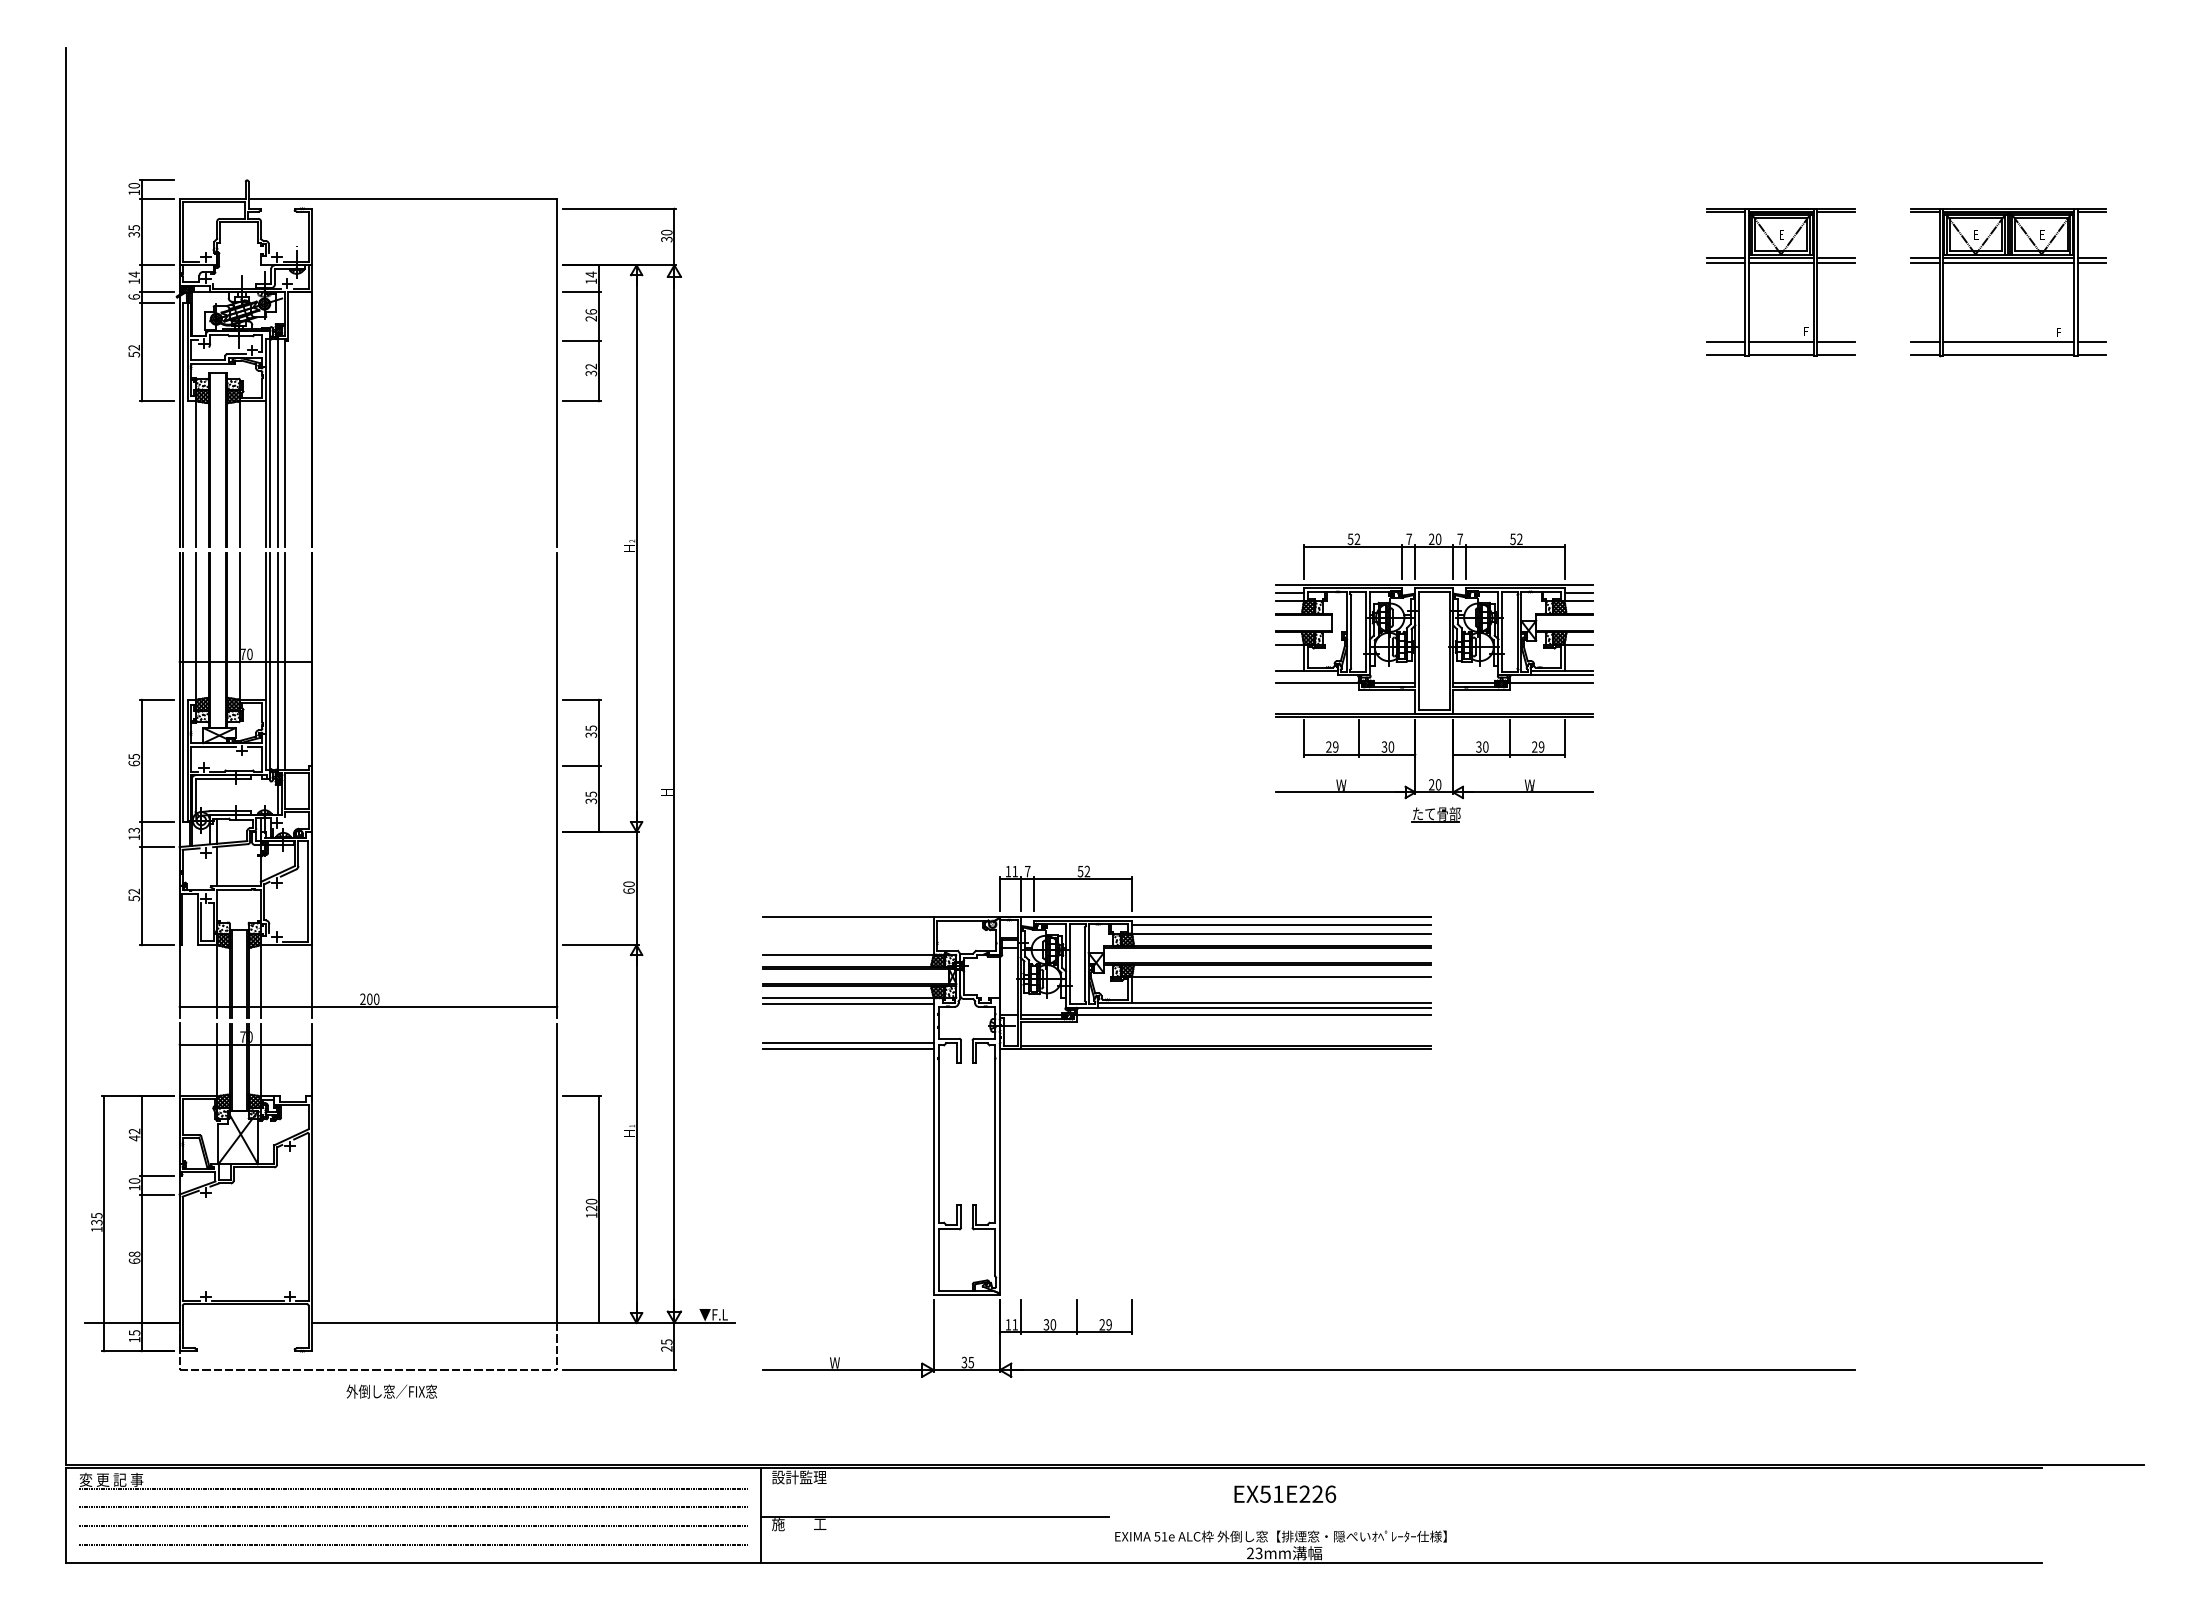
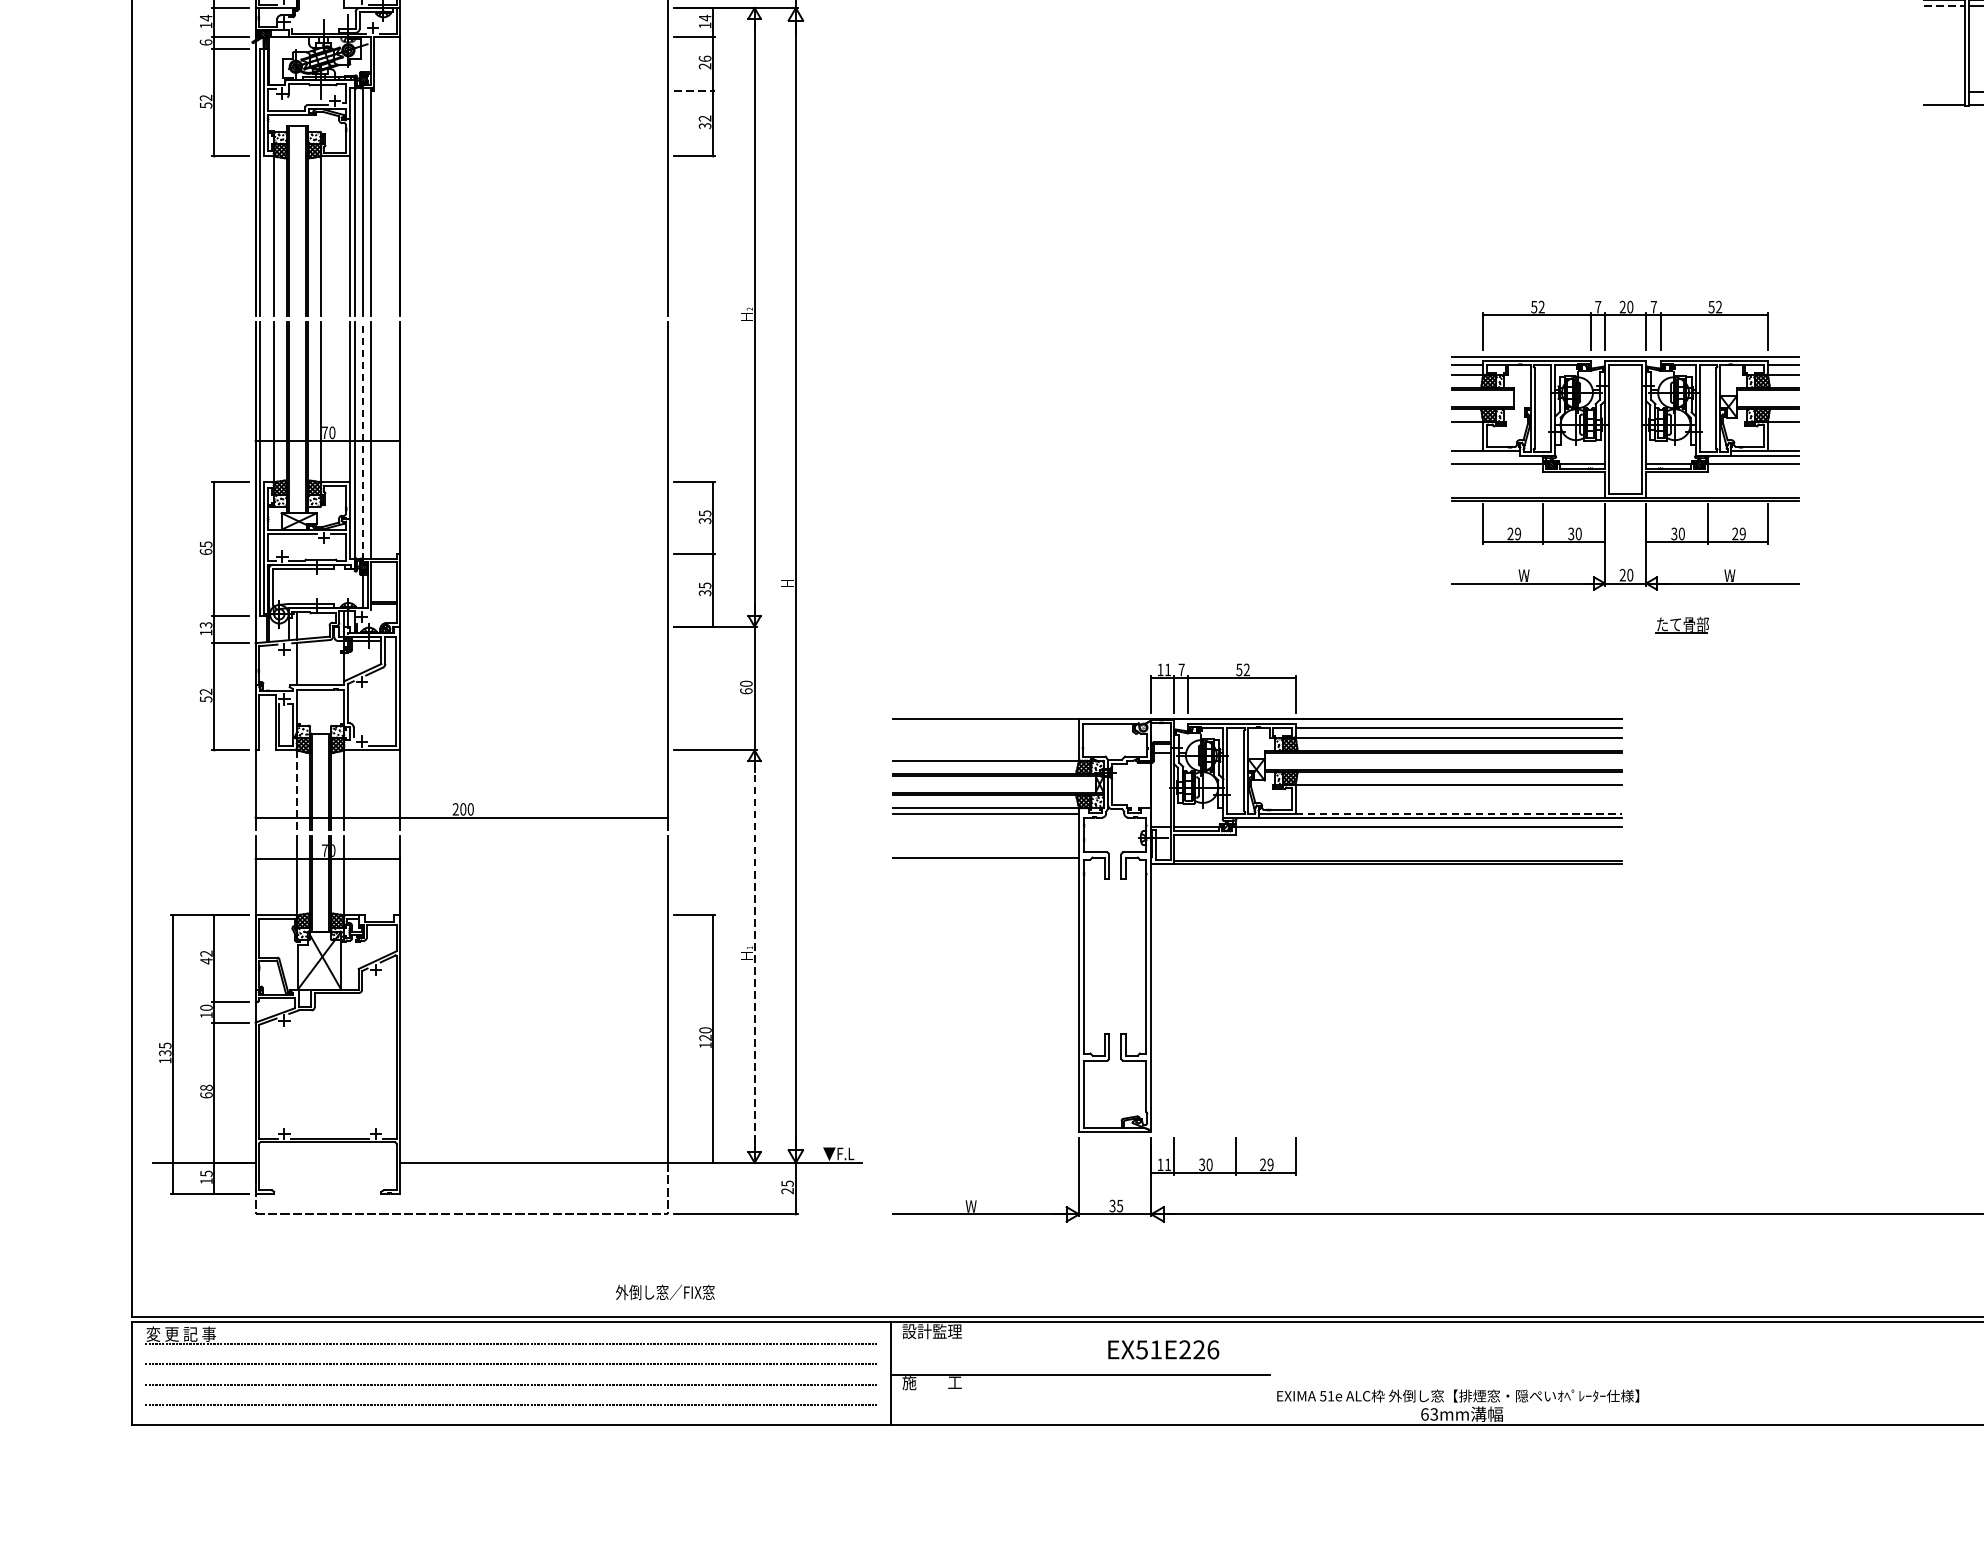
line: (1726, 263) -> (1944, 5), solid -> dashed
line: (581, 340) -> (694, 90), solid -> dashed
line: (1726, 341) -> (1944, 91), removed
line: (277, 662) -> (362, 441), solid -> dashed
part: (1435, 814) -> (1681, 625), moved
line: (217, 981) -> (296, 789), solid -> dashed
line: (1281, 1003) -> (1458, 813), solid -> dashed
line: (848, 1049) -> (985, 864), removed
line: (636, 1134) -> (754, 957), solid -> dashed
text: (391, 1391) -> (664, 1292), moved
text: (1285, 1493) -> (1163, 1349), moved
text: (1250, 1553) -> (1424, 1414), 23mm -> 63mm

